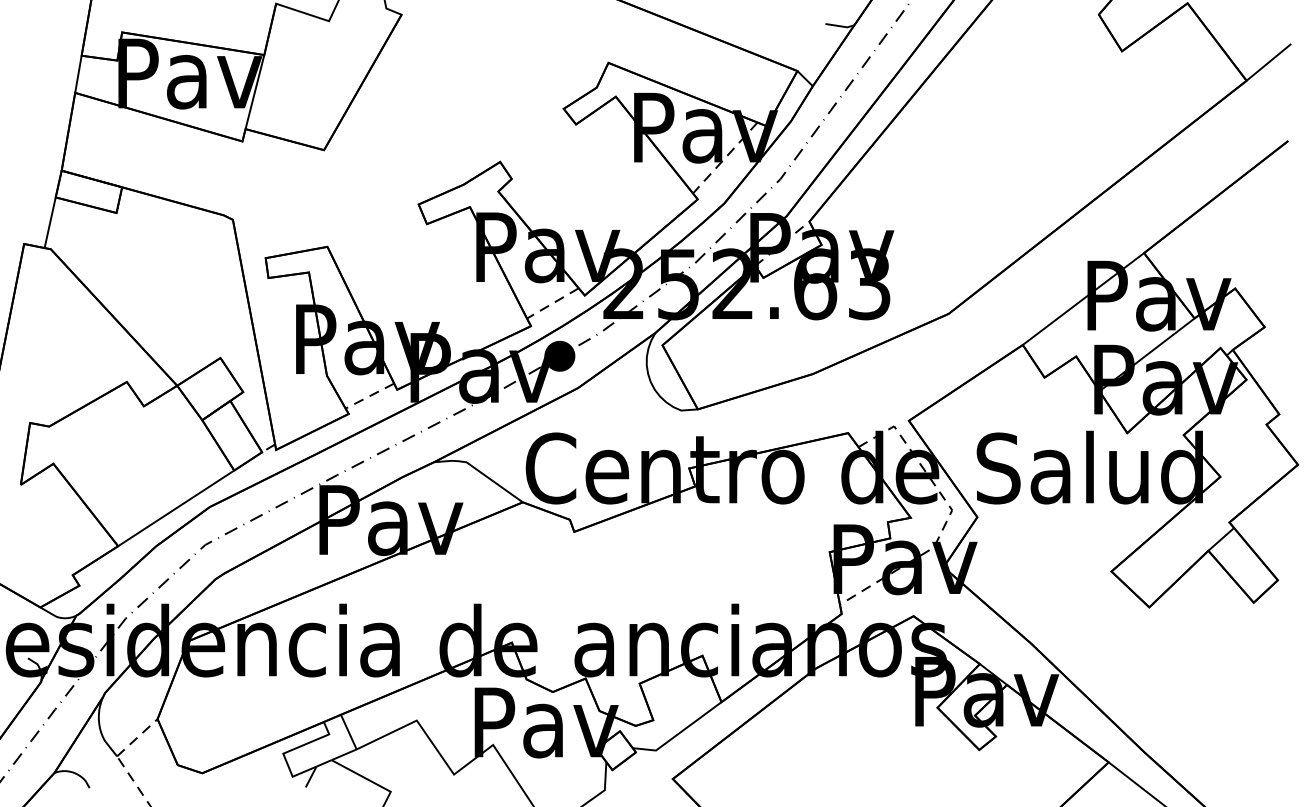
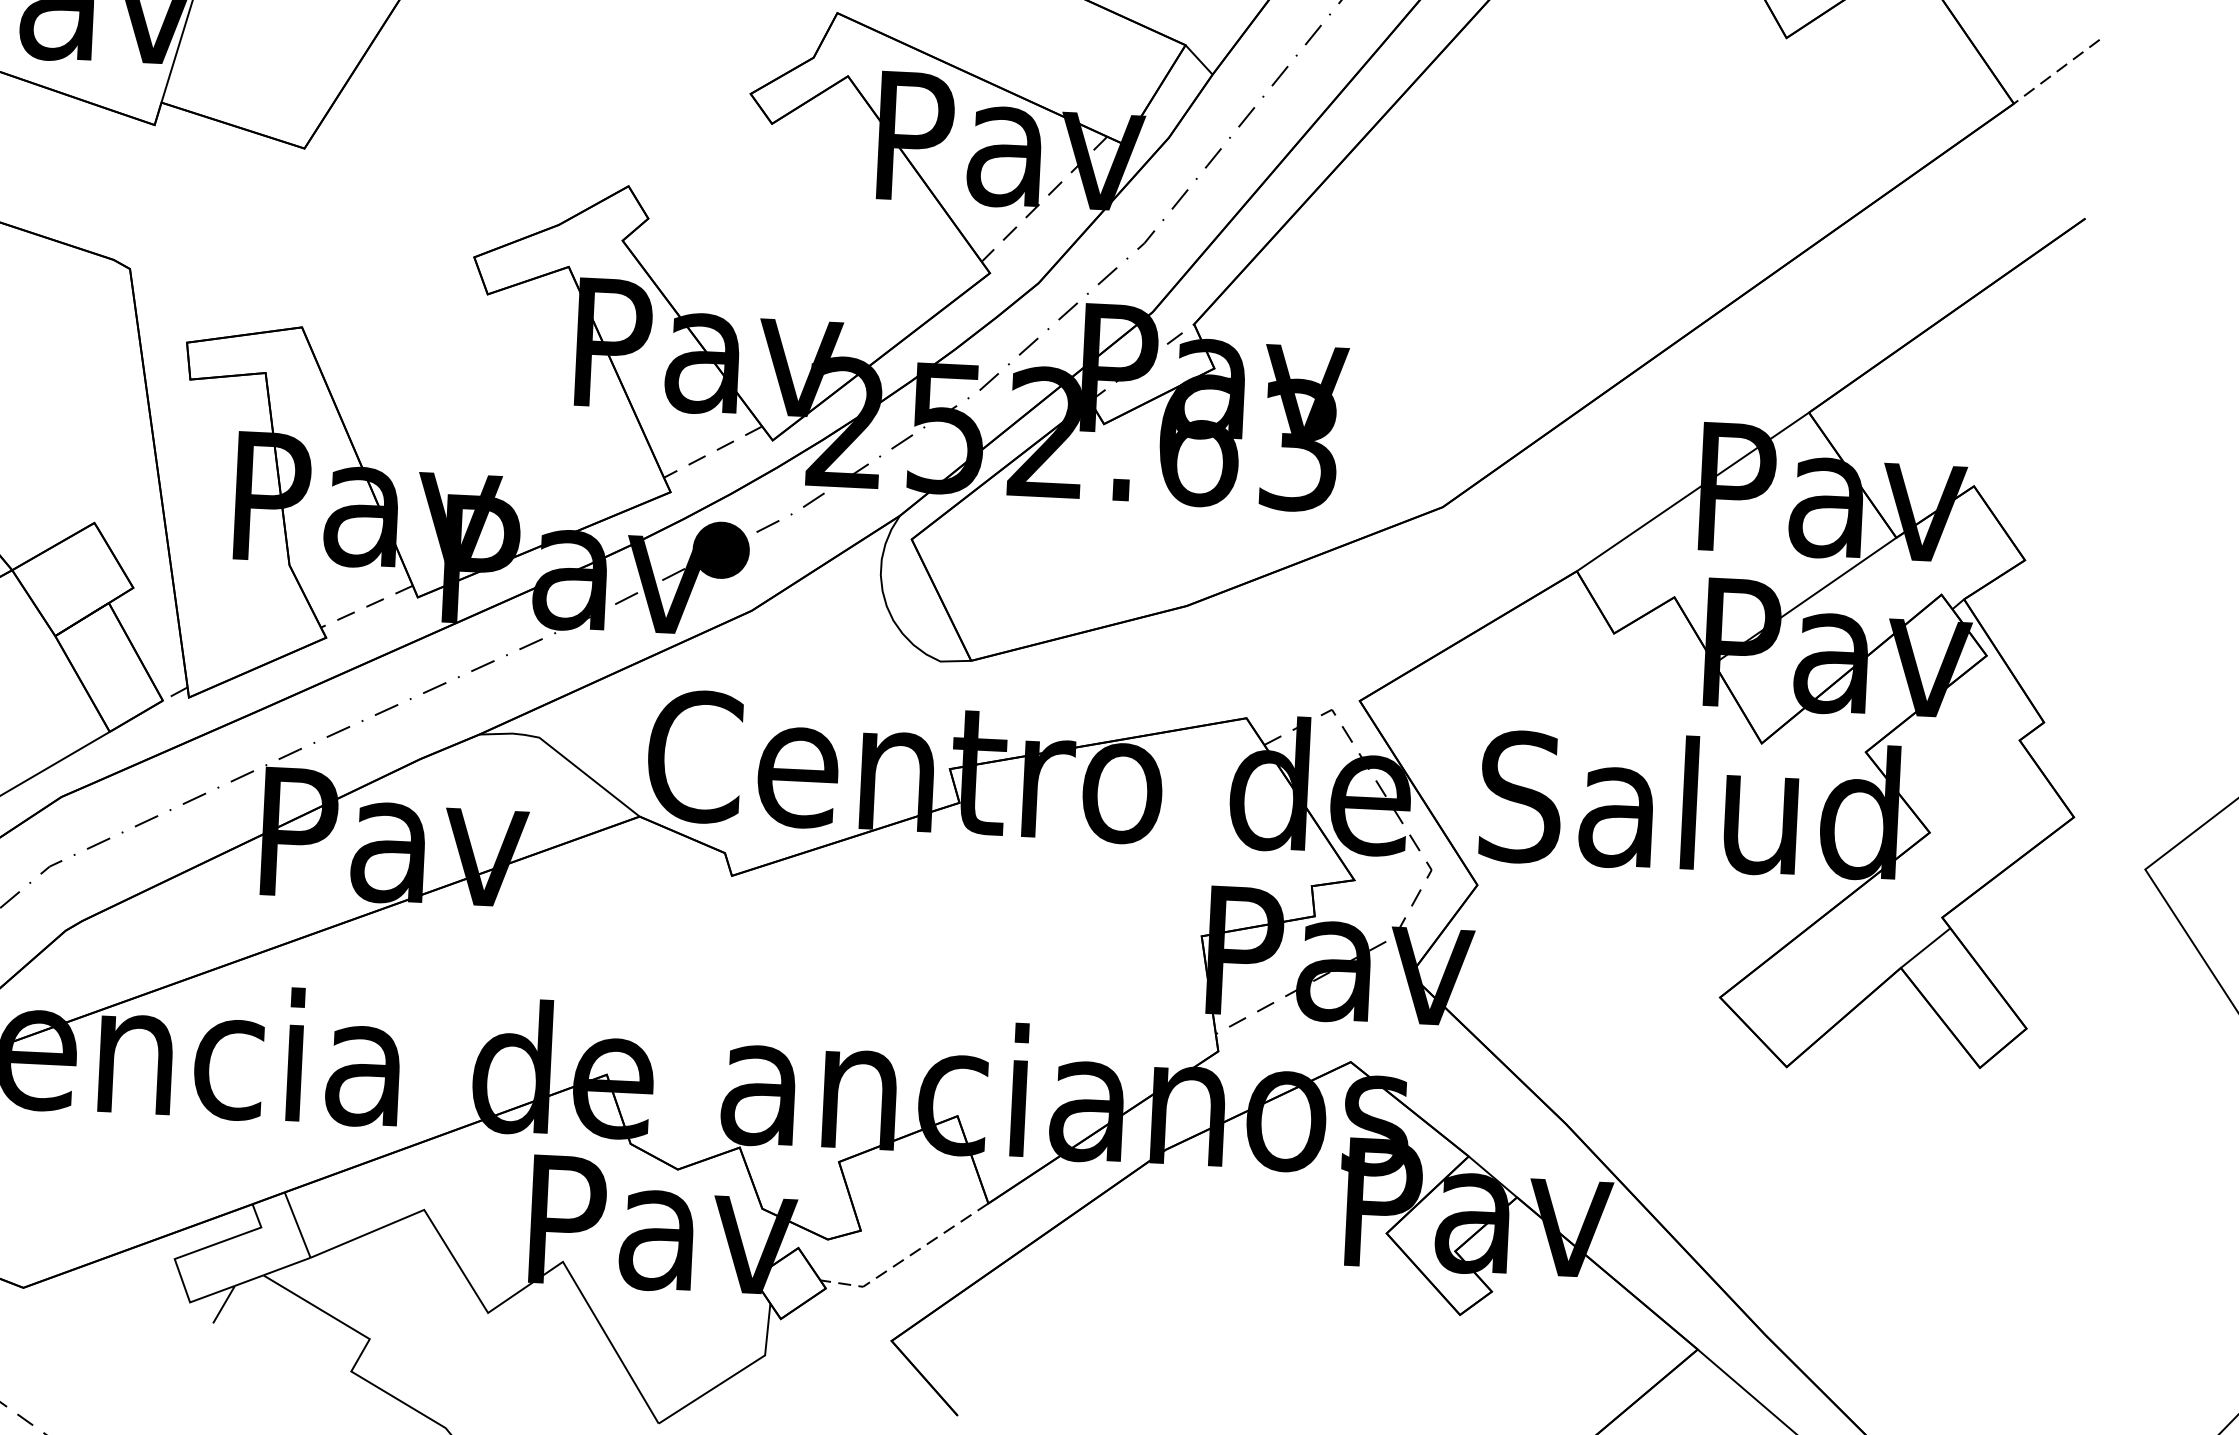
line: (1268, 62) -> (2055, 71), solid -> dashed
line: (678, 734) -> (906, 1259), solid -> dashed

